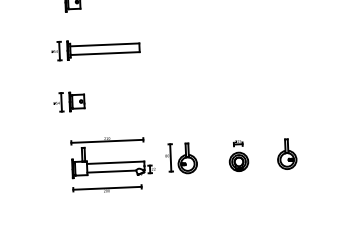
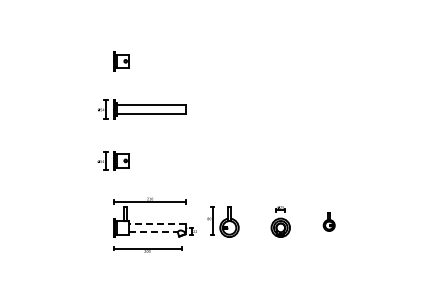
part: (287, 153) -> (329, 221), size x0.6
line: (115, 162) -> (157, 223), solid -> dashed
line: (112, 171) -> (153, 232), solid -> dashed

